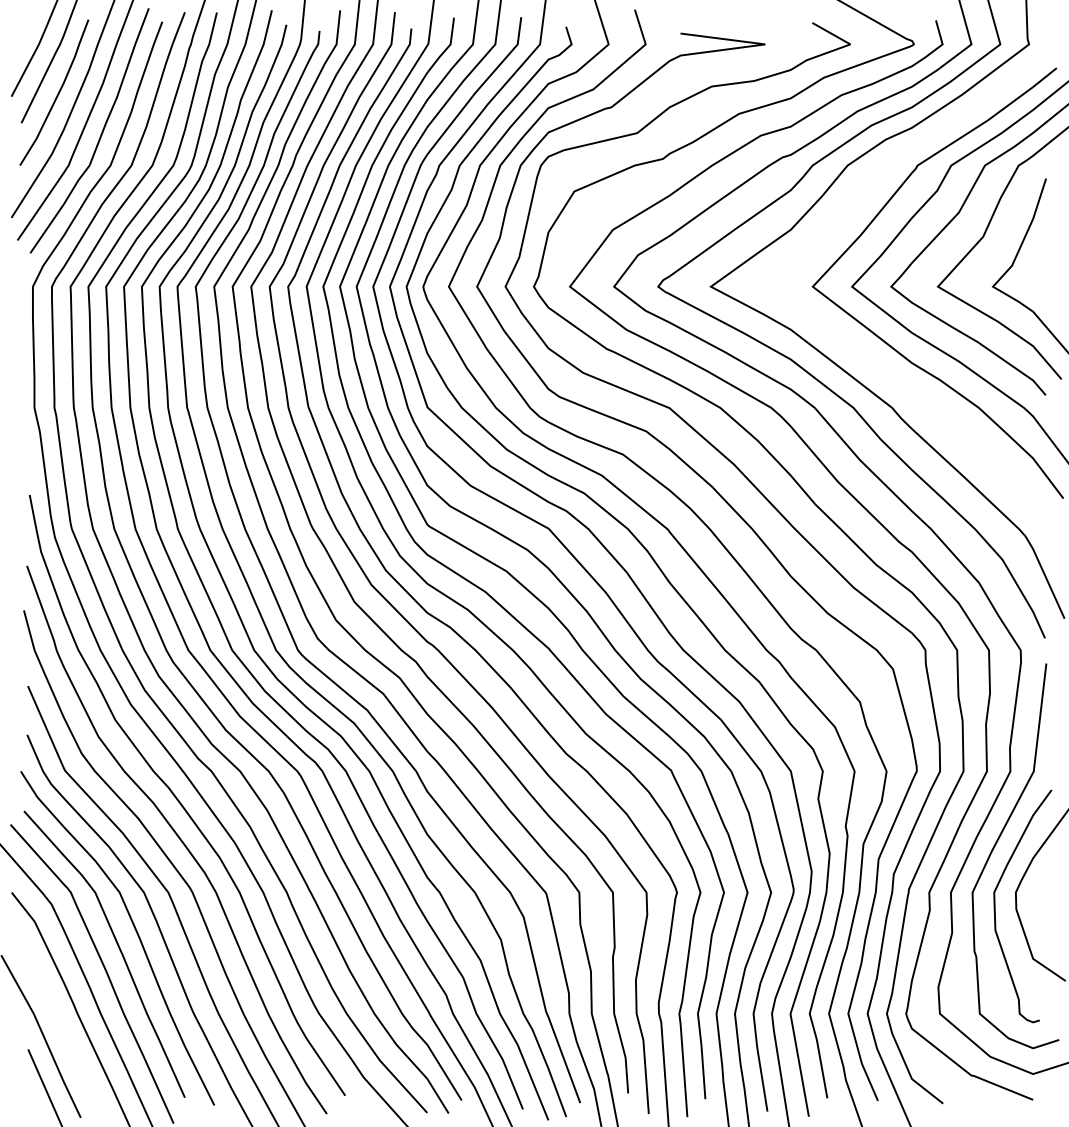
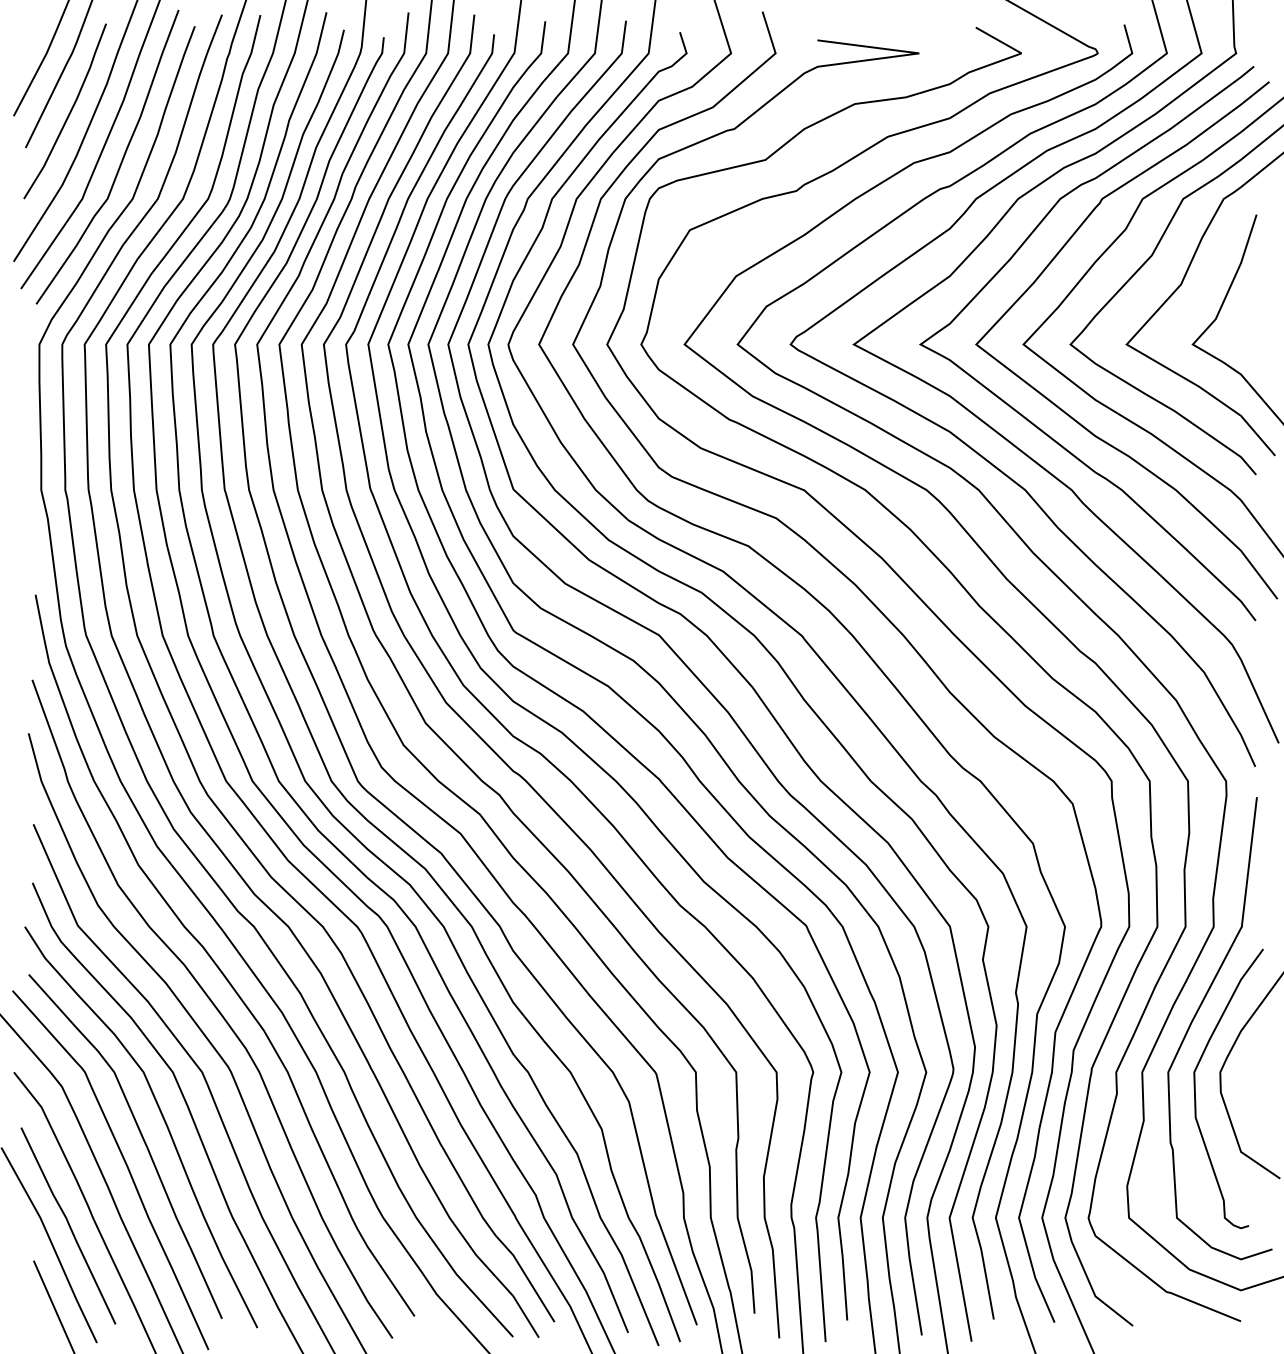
curve: (857, 349) -> (1030, 420), added
curve: (57, 1020) -> (68, 1225), added

